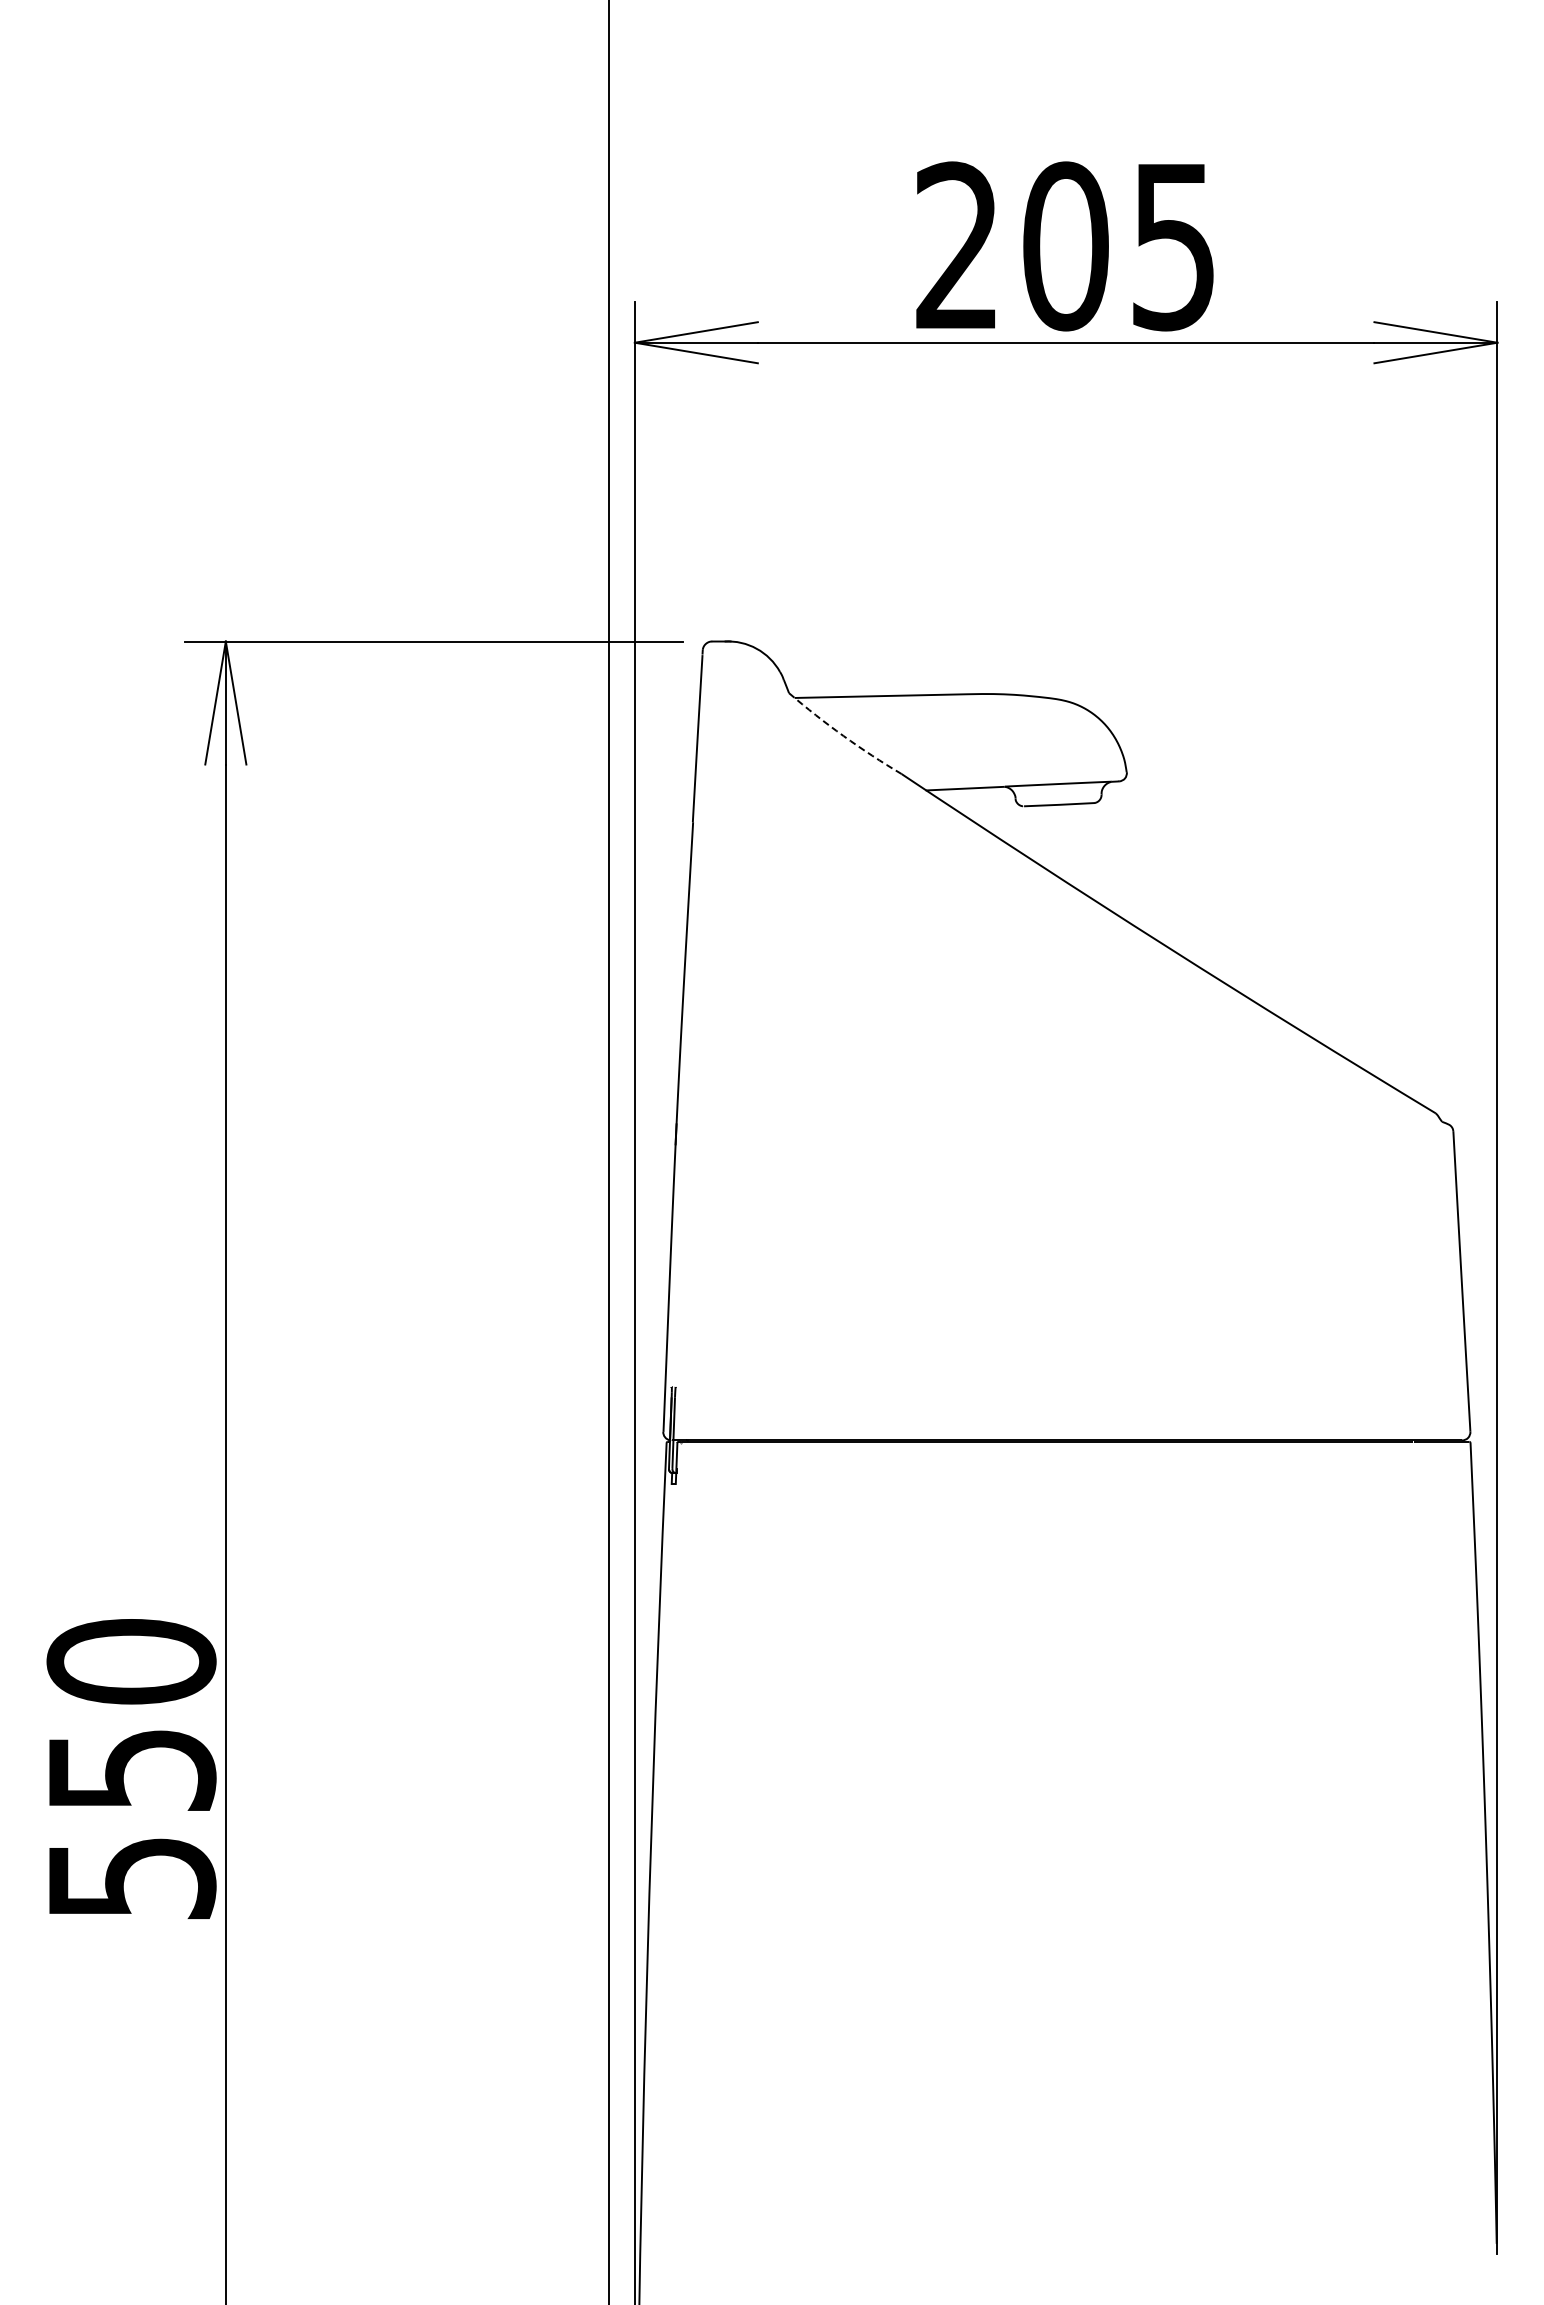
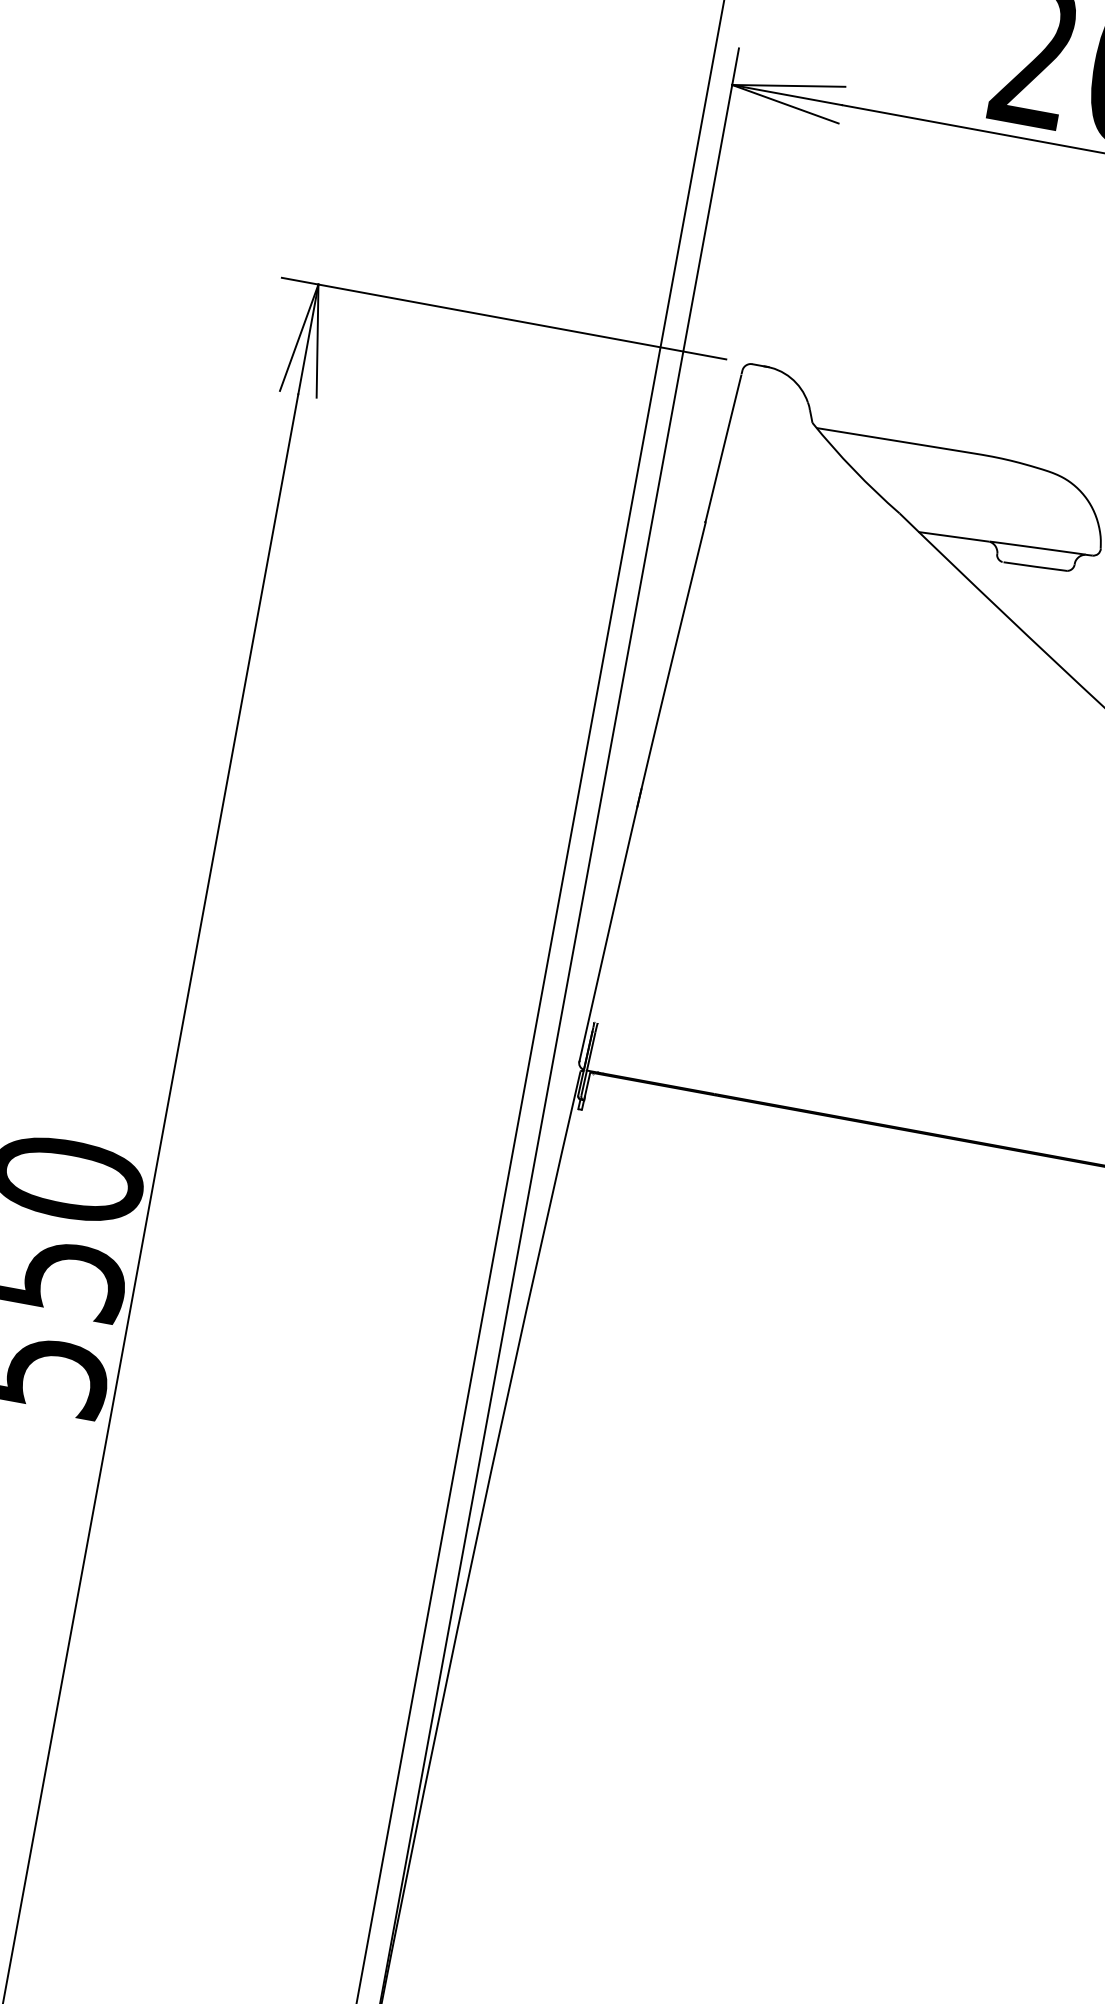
arc: (843, 736) -> (853, 470), dashed -> solid

